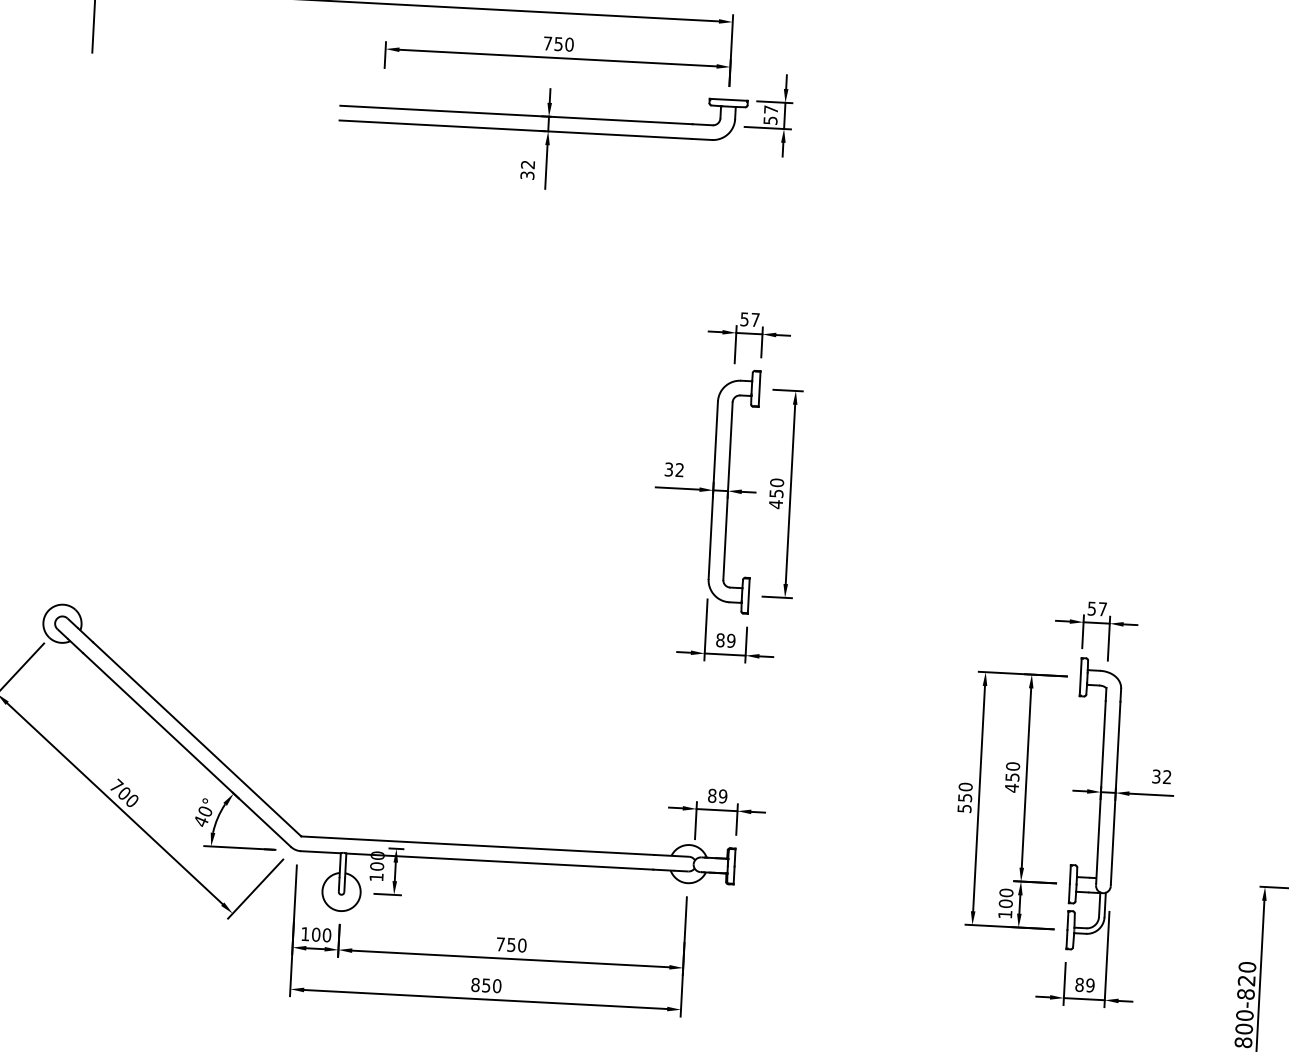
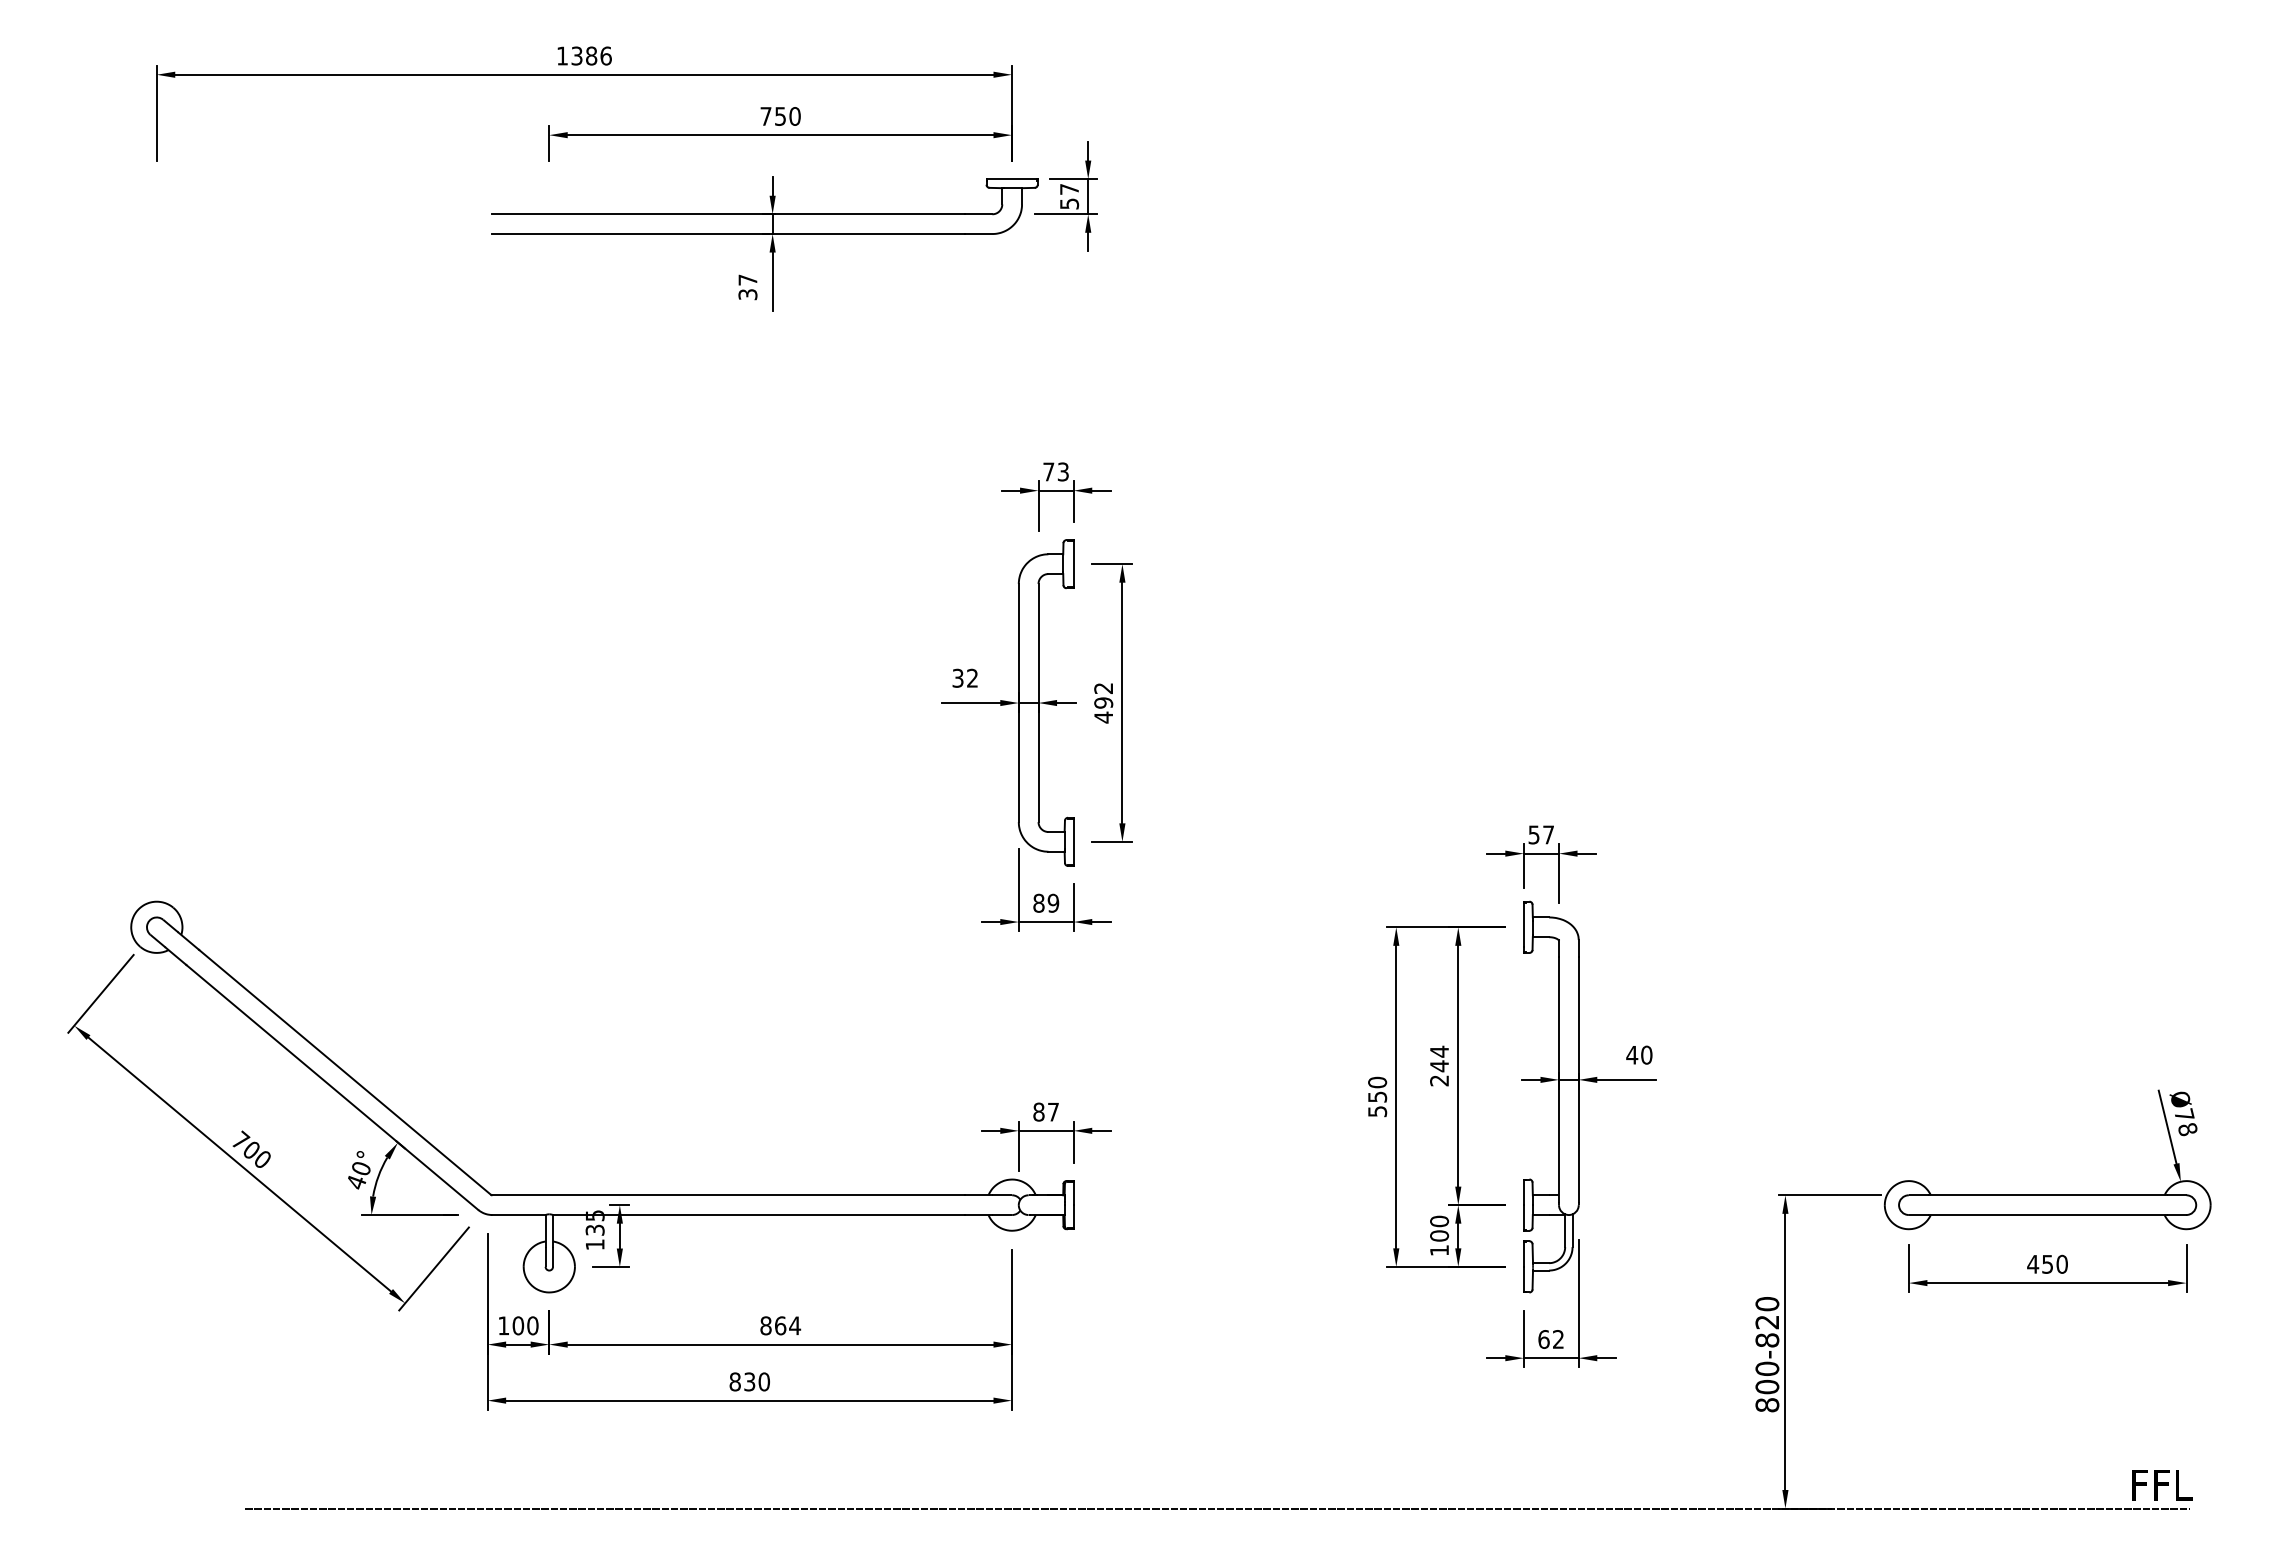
text: (527, 164) -> (747, 279), 32 -> 37
text: (749, 319) -> (1055, 471), 57 -> 73
text: (776, 488) -> (1103, 695), 450 -> 492
text: (1012, 776) -> (1439, 1065), 450 -> 244
text: (1161, 776) -> (1639, 1054), 32 -> 40
text: (723, 795) -> (1053, 1111), 89 -> 87
text: (376, 860) -> (594, 1222), 100 -> 135
text: (511, 944) -> (780, 1325), 750 -> 864
text: (486, 985) -> (749, 1381), 850 -> 830
text: (1085, 985) -> (1551, 1339), 89 -> 62

